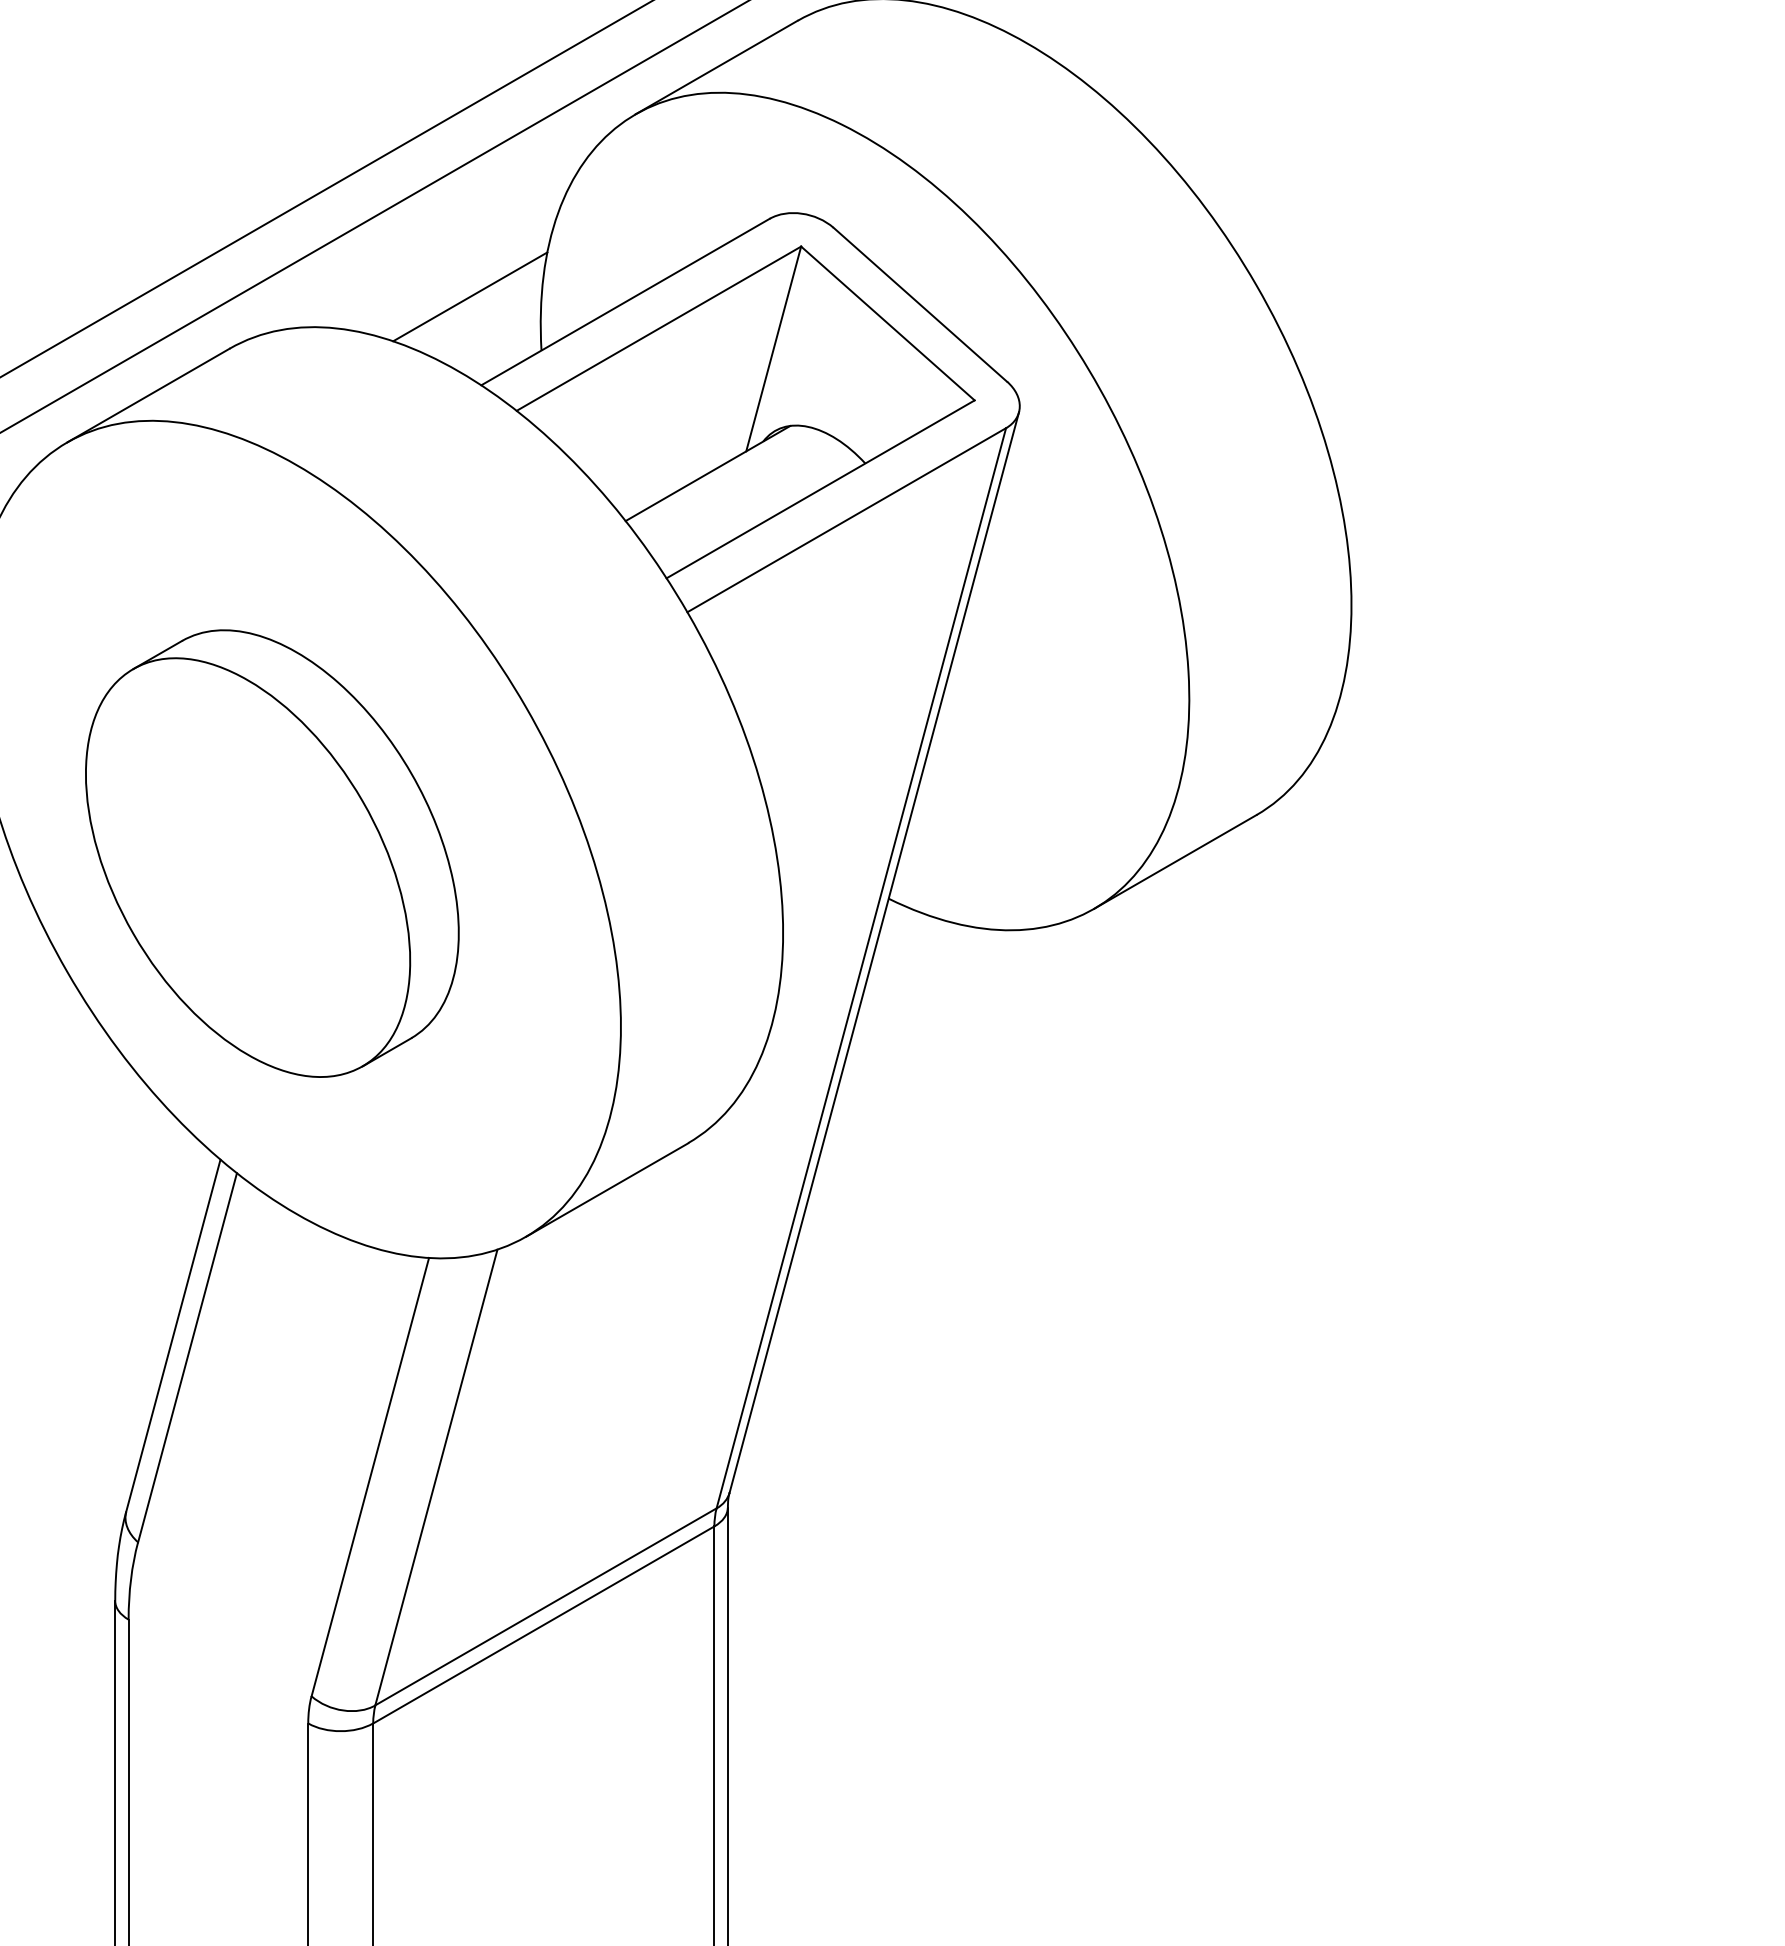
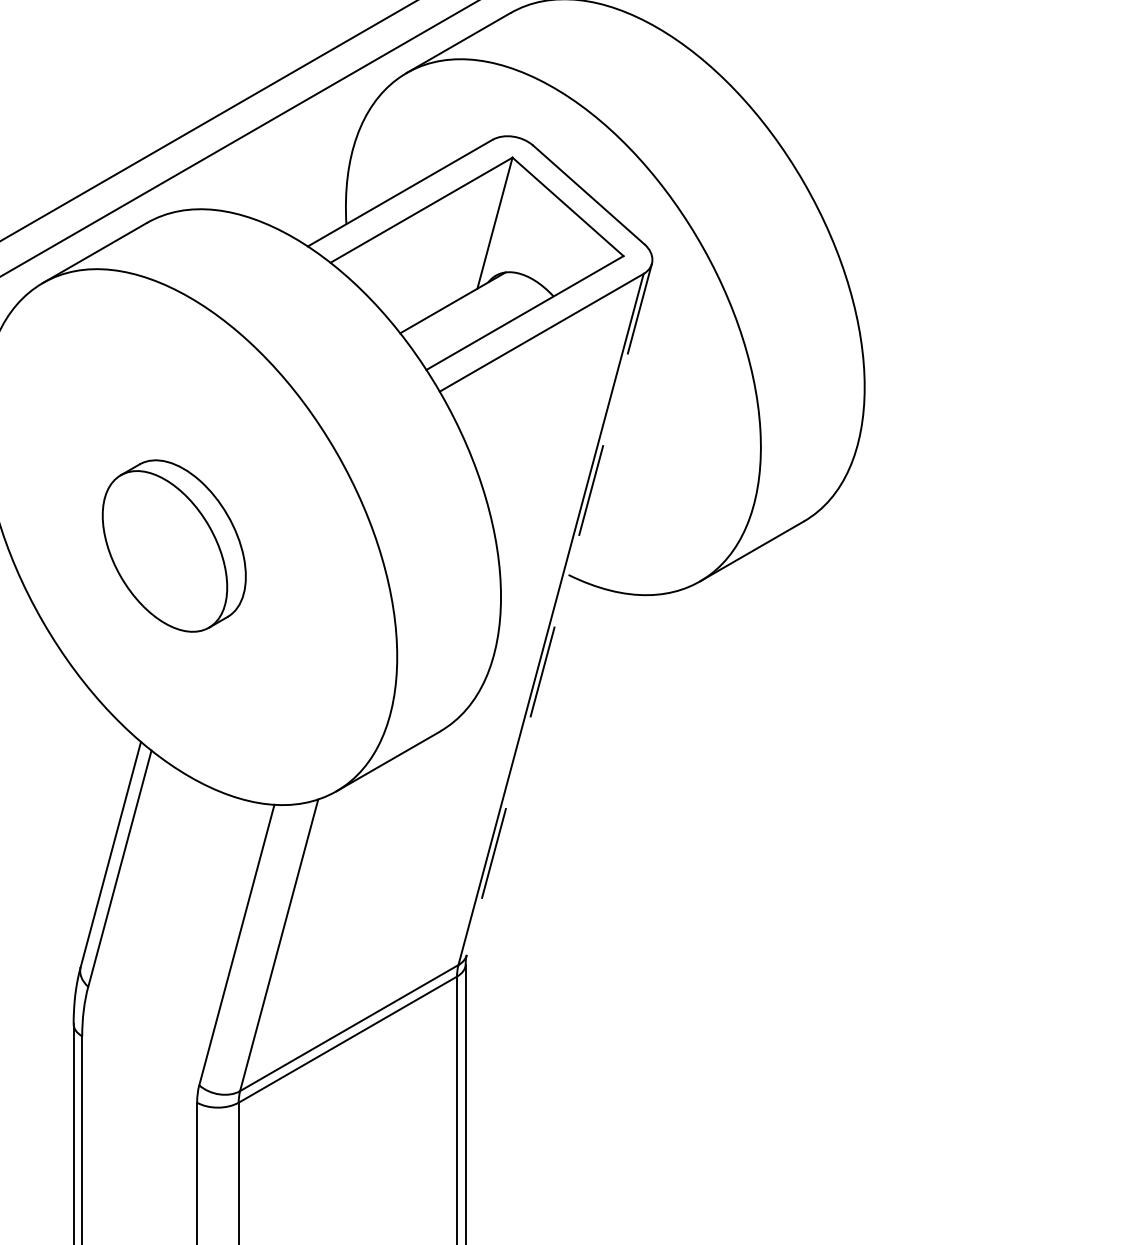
line: (469, 296) -> (300, 189), removed
part: (272, 852) -> (174, 545), size x0.6
line: (874, 952) -> (559, 609), solid -> dashed

